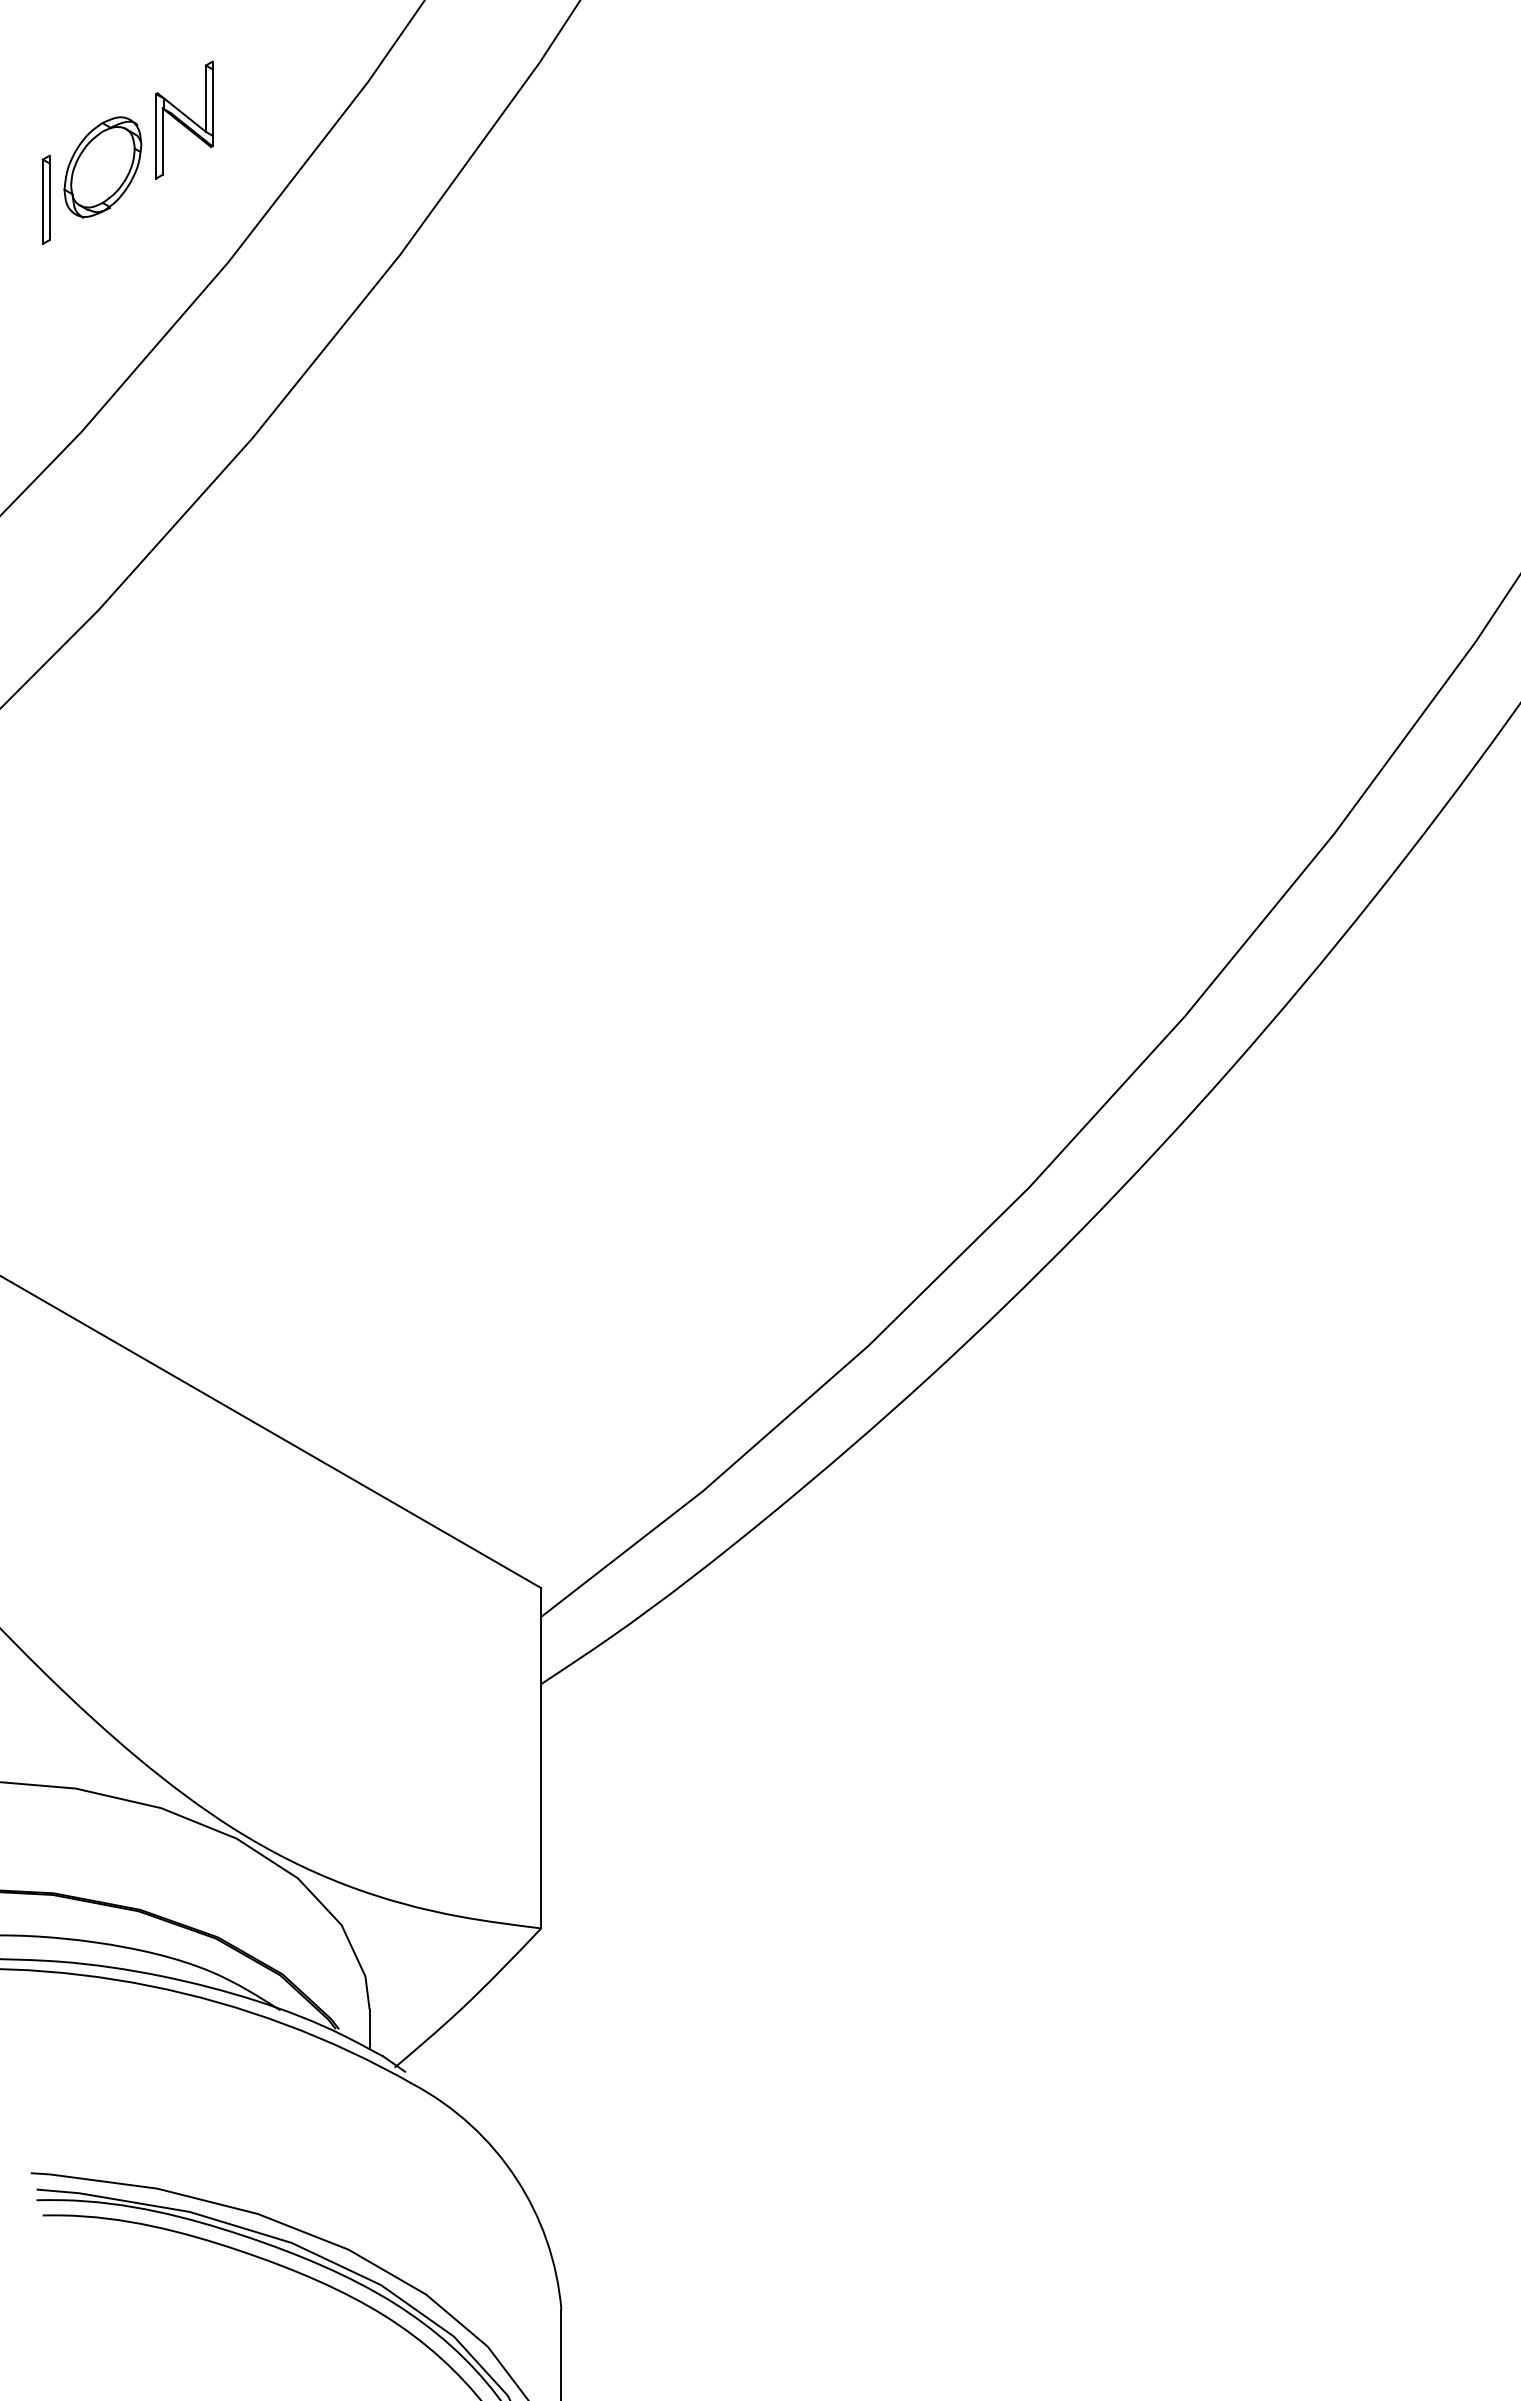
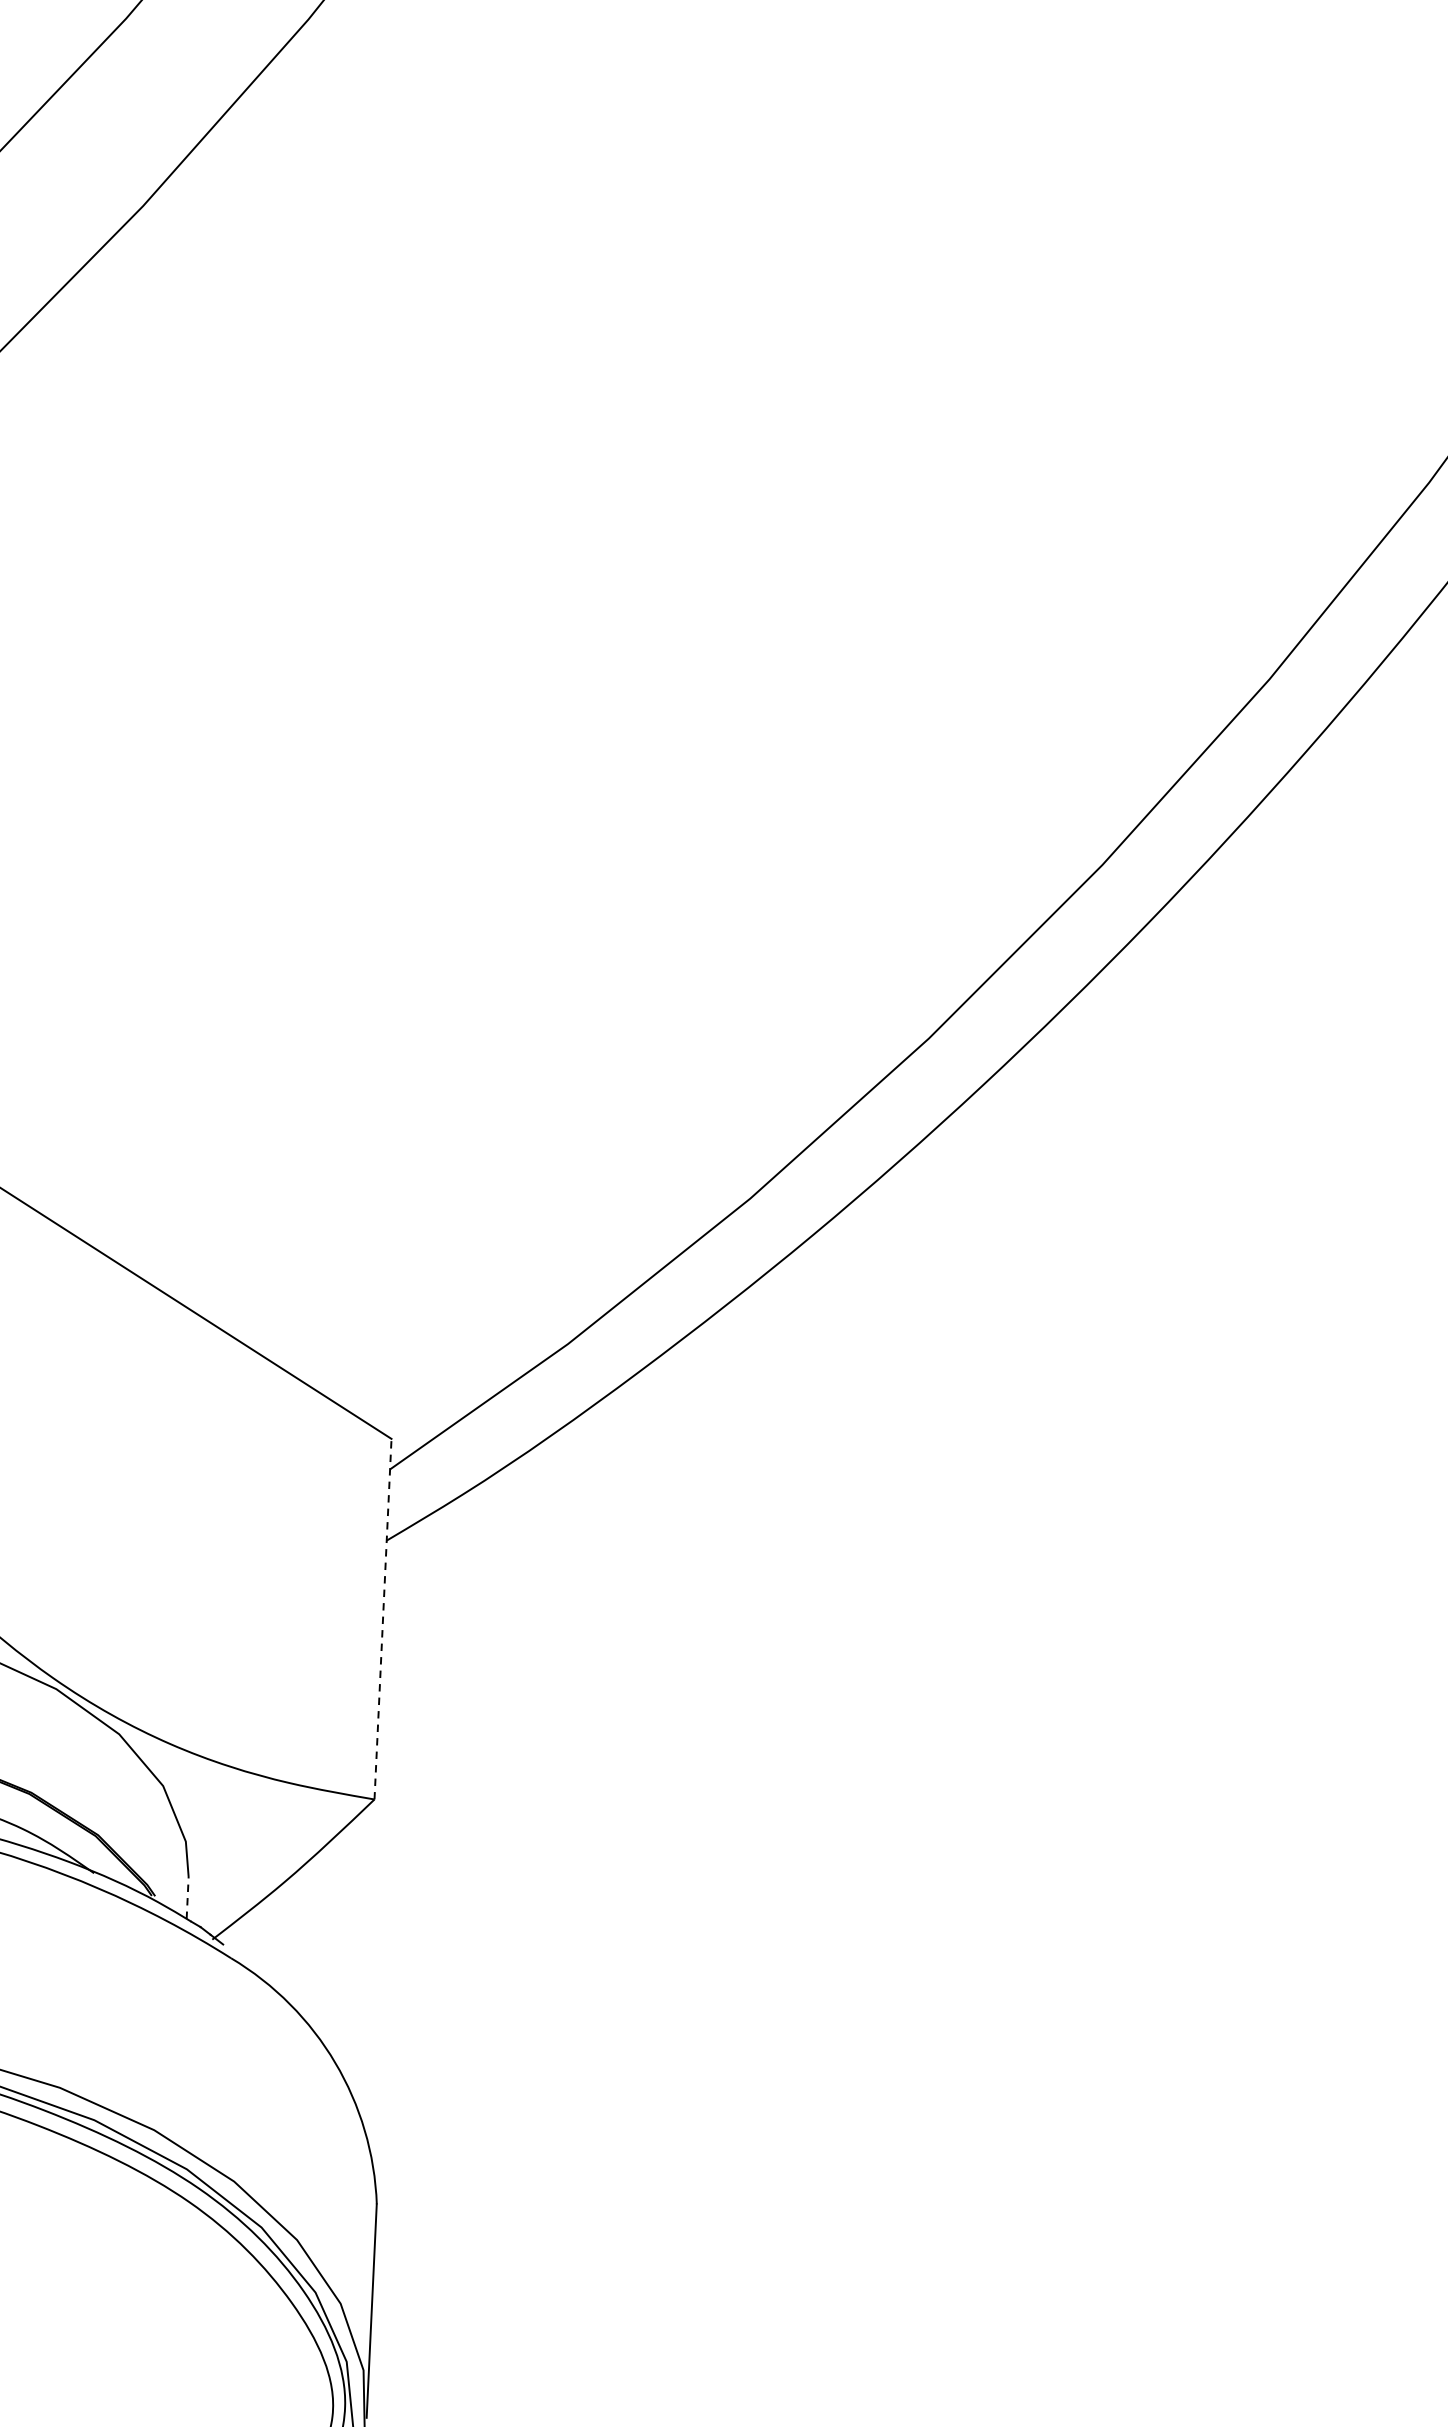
line: (541, 1757) -> (383, 1618), solid -> dashed
line: (369, 2029) -> (187, 1897), solid -> dashed

